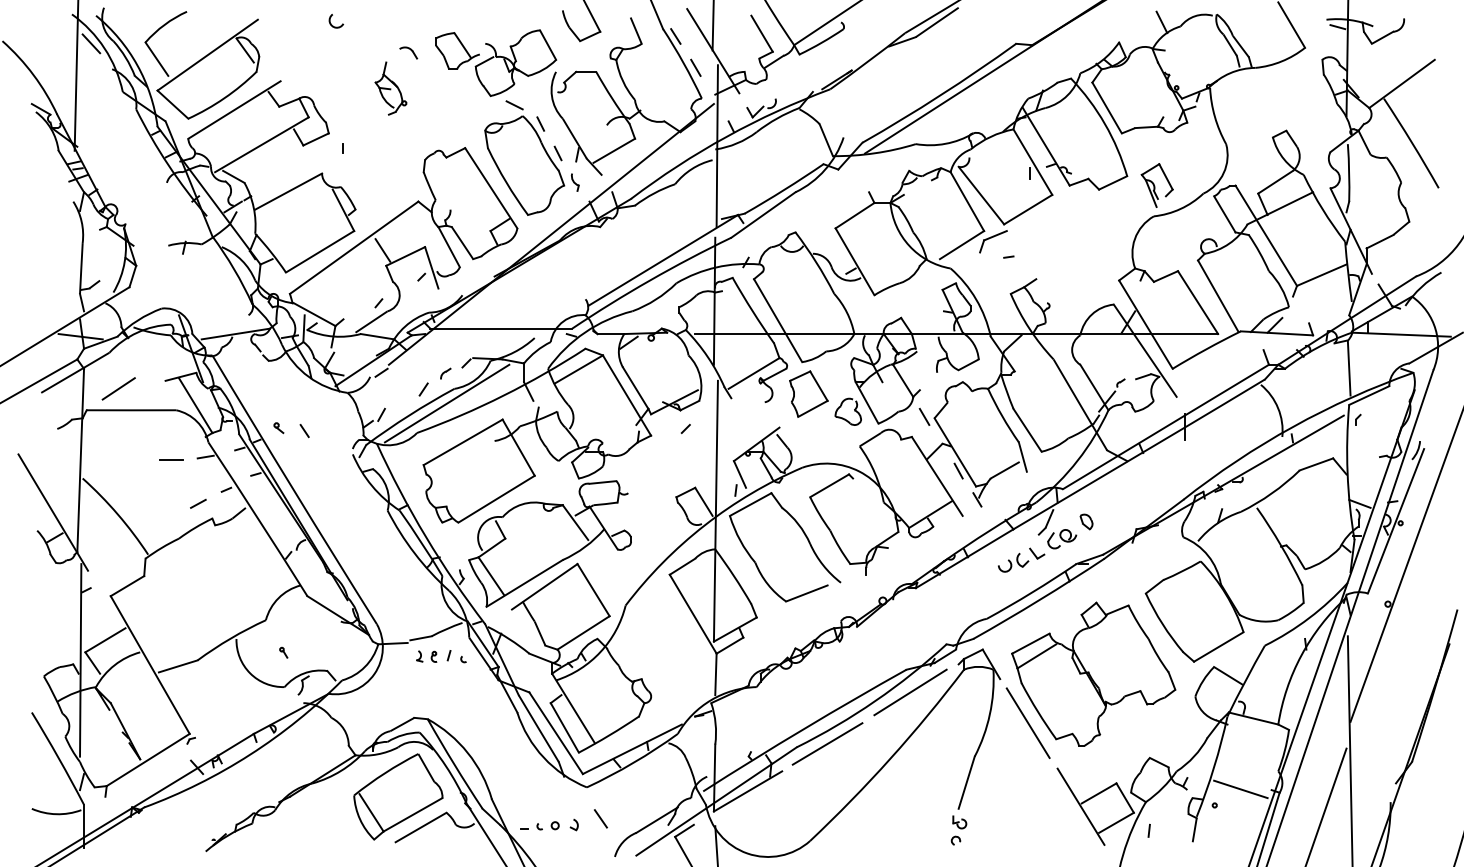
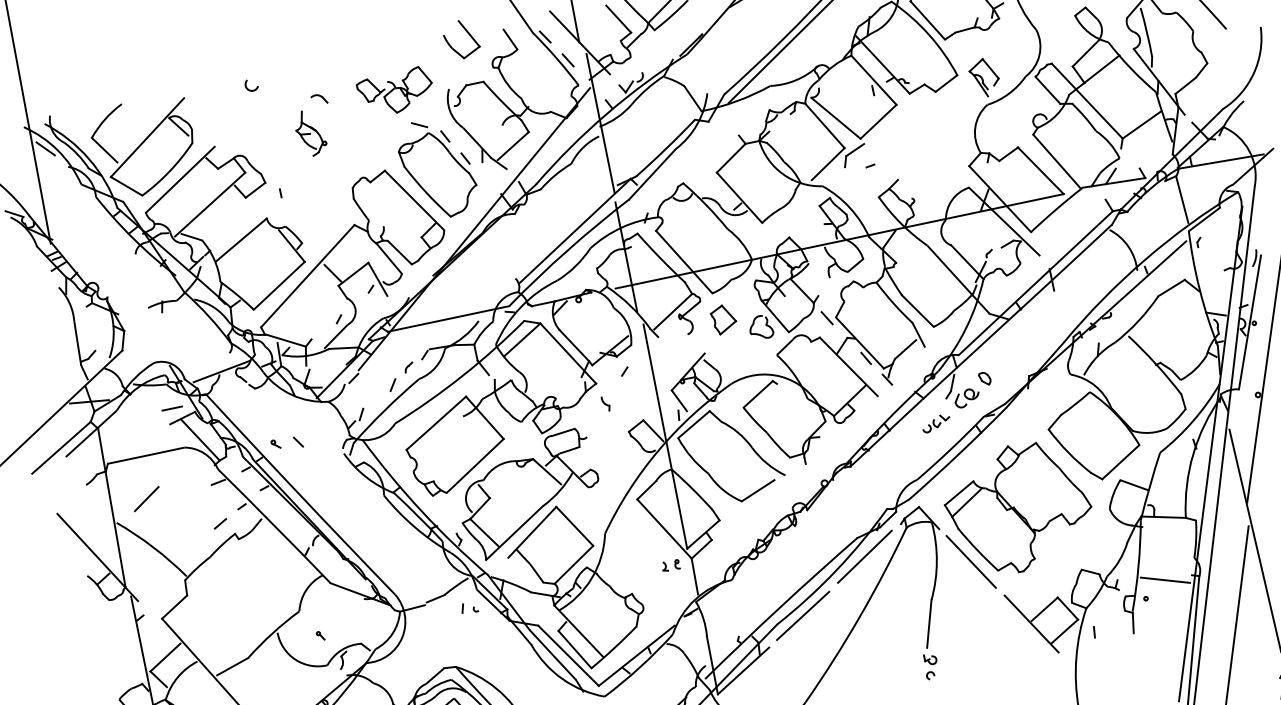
part: (496, 62) -> (396, 91), size x0.7
part: (575, 182) -> (606, 403), moved
line: (118, 388) -> (146, 498), moved
part: (808, 393) -> (723, 319), size x0.7
line: (446, 403) -> (415, 392), removed
line: (171, 459) -> (172, 408), moved
part: (1021, 559) -> (935, 422), size x0.7
part: (426, 656) -> (670, 565), moved

